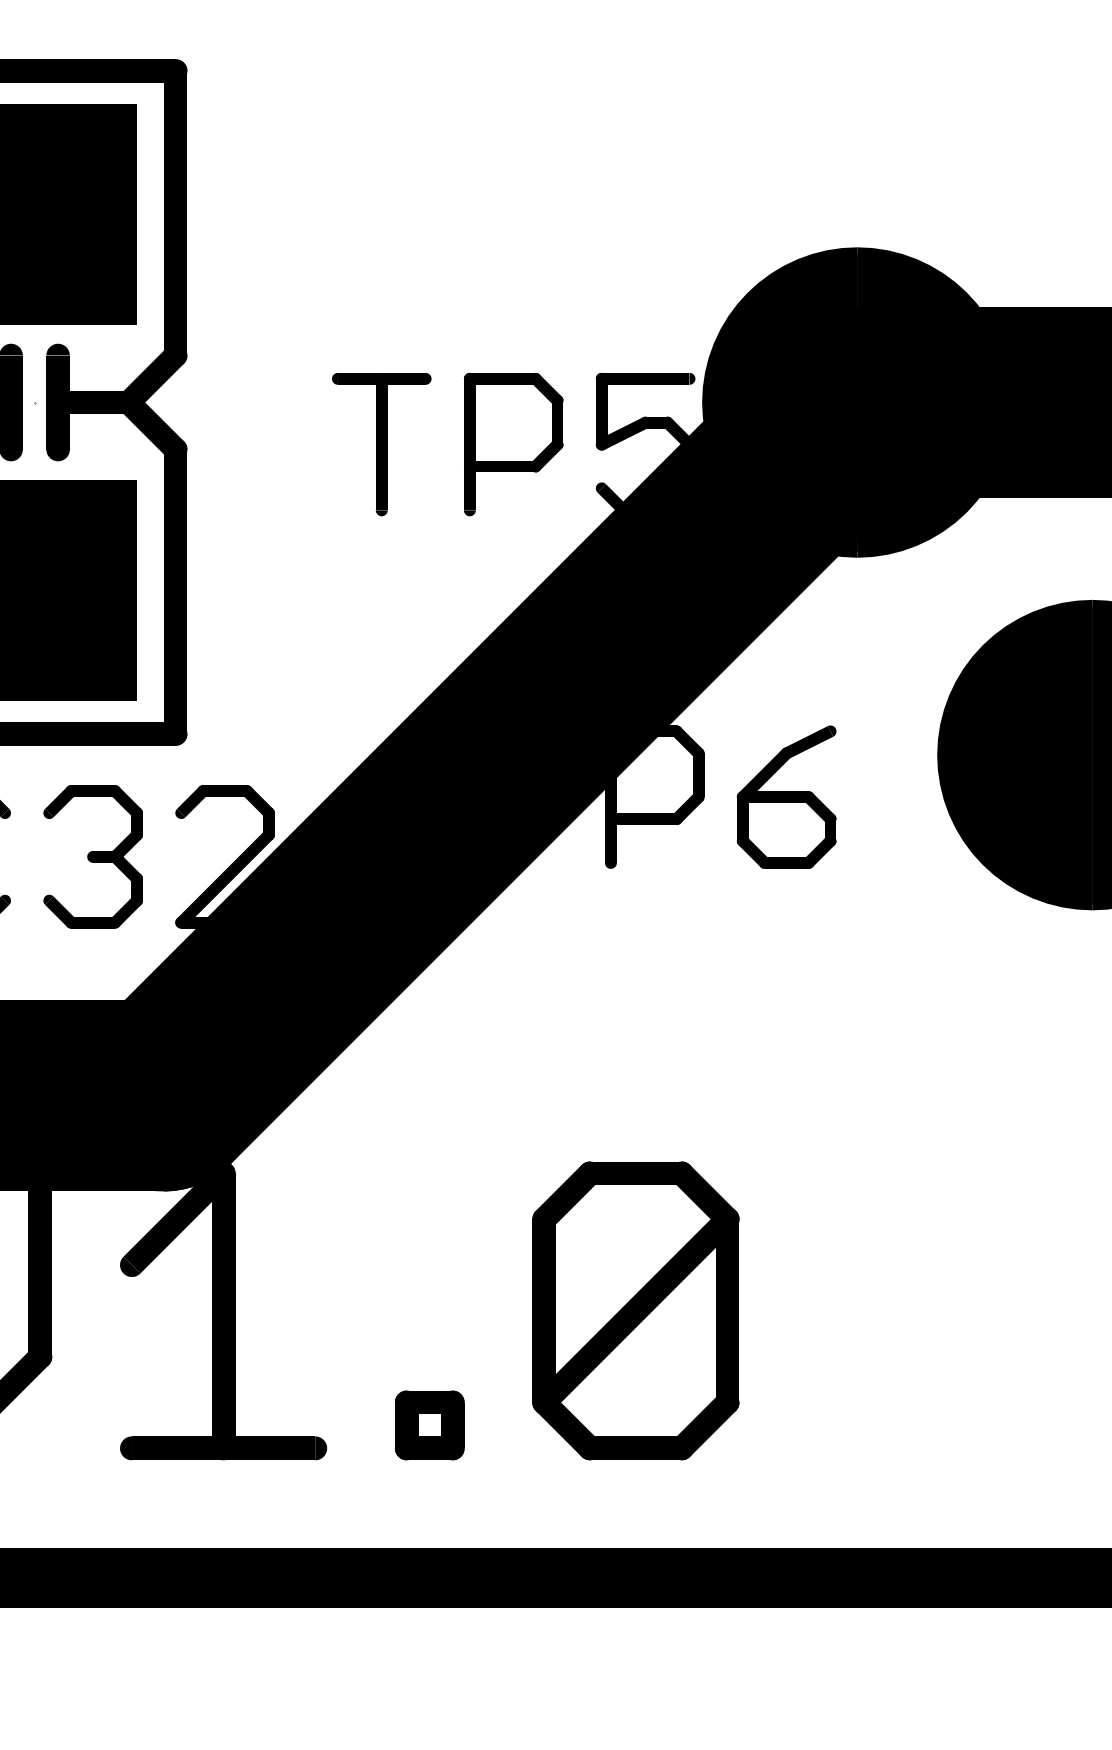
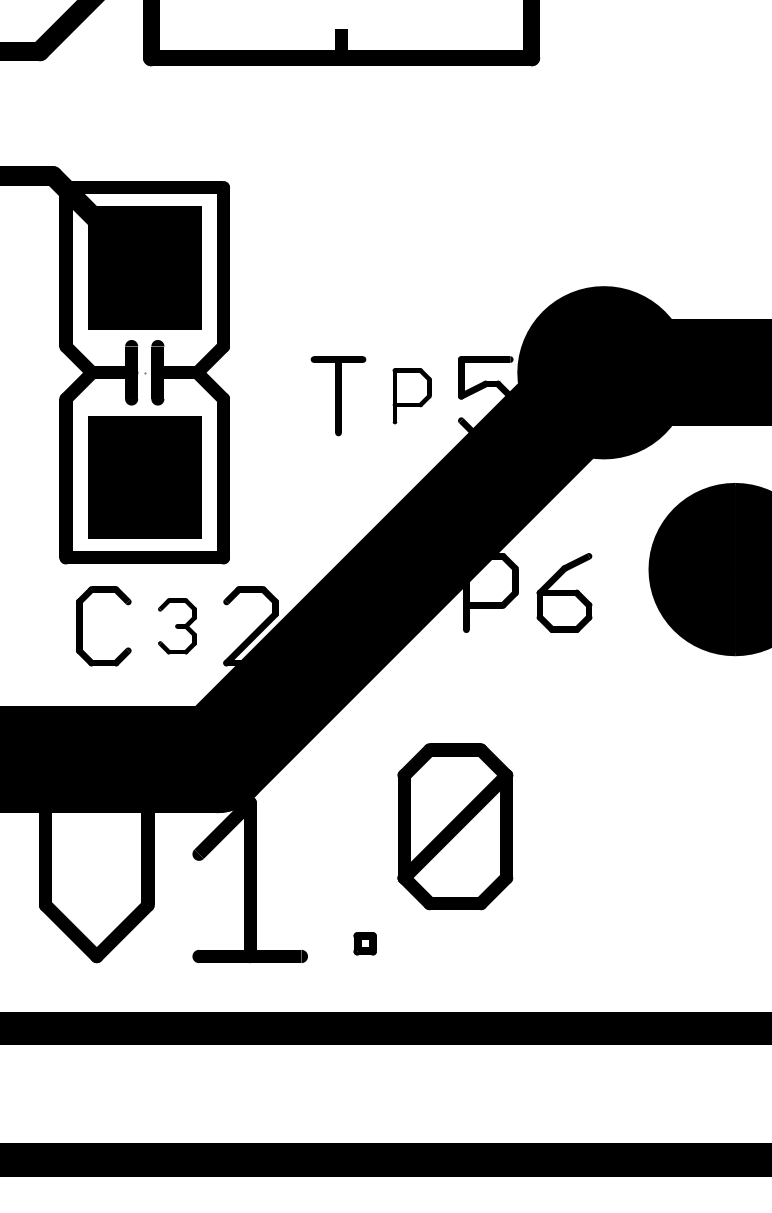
part: (512, 445) -> (411, 396), size x0.7
part: (93, 857) -> (177, 626), size x0.7
part: (636, 1310) -> (455, 826), moved
part: (428, 1425) -> (364, 943), size x0.6

